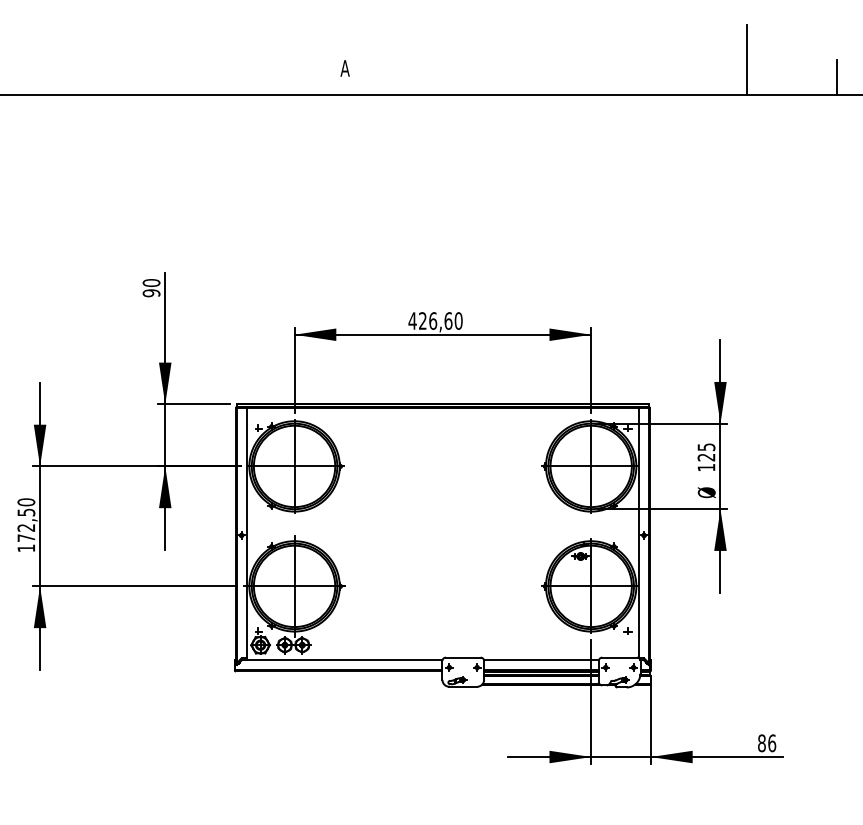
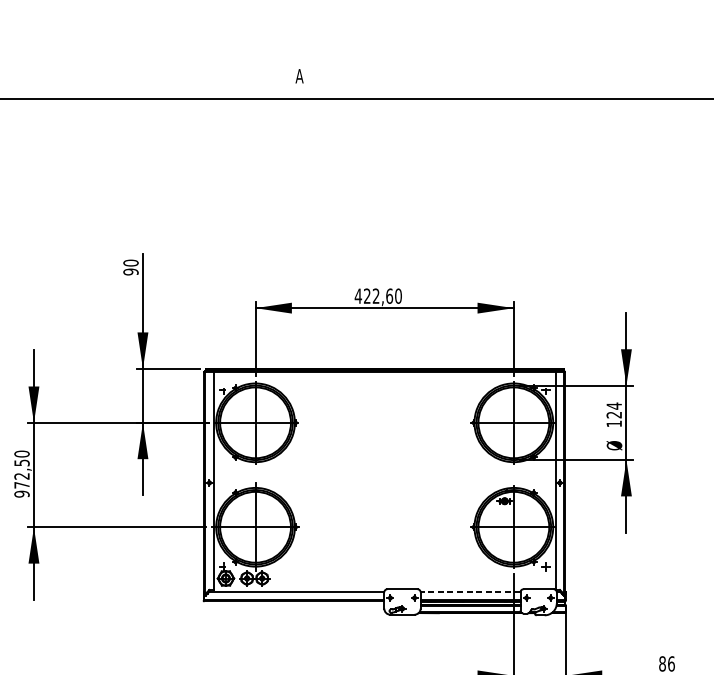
line: (746, 59) -> (649, 68), removed
text: (433, 320) -> (376, 295), 426,60 -> 422,60
text: (706, 447) -> (614, 406), 125 -> 124
text: (26, 548) -> (22, 494), 172,50 -> 972,50
line: (540, 660) -> (469, 591), solid -> dashed

